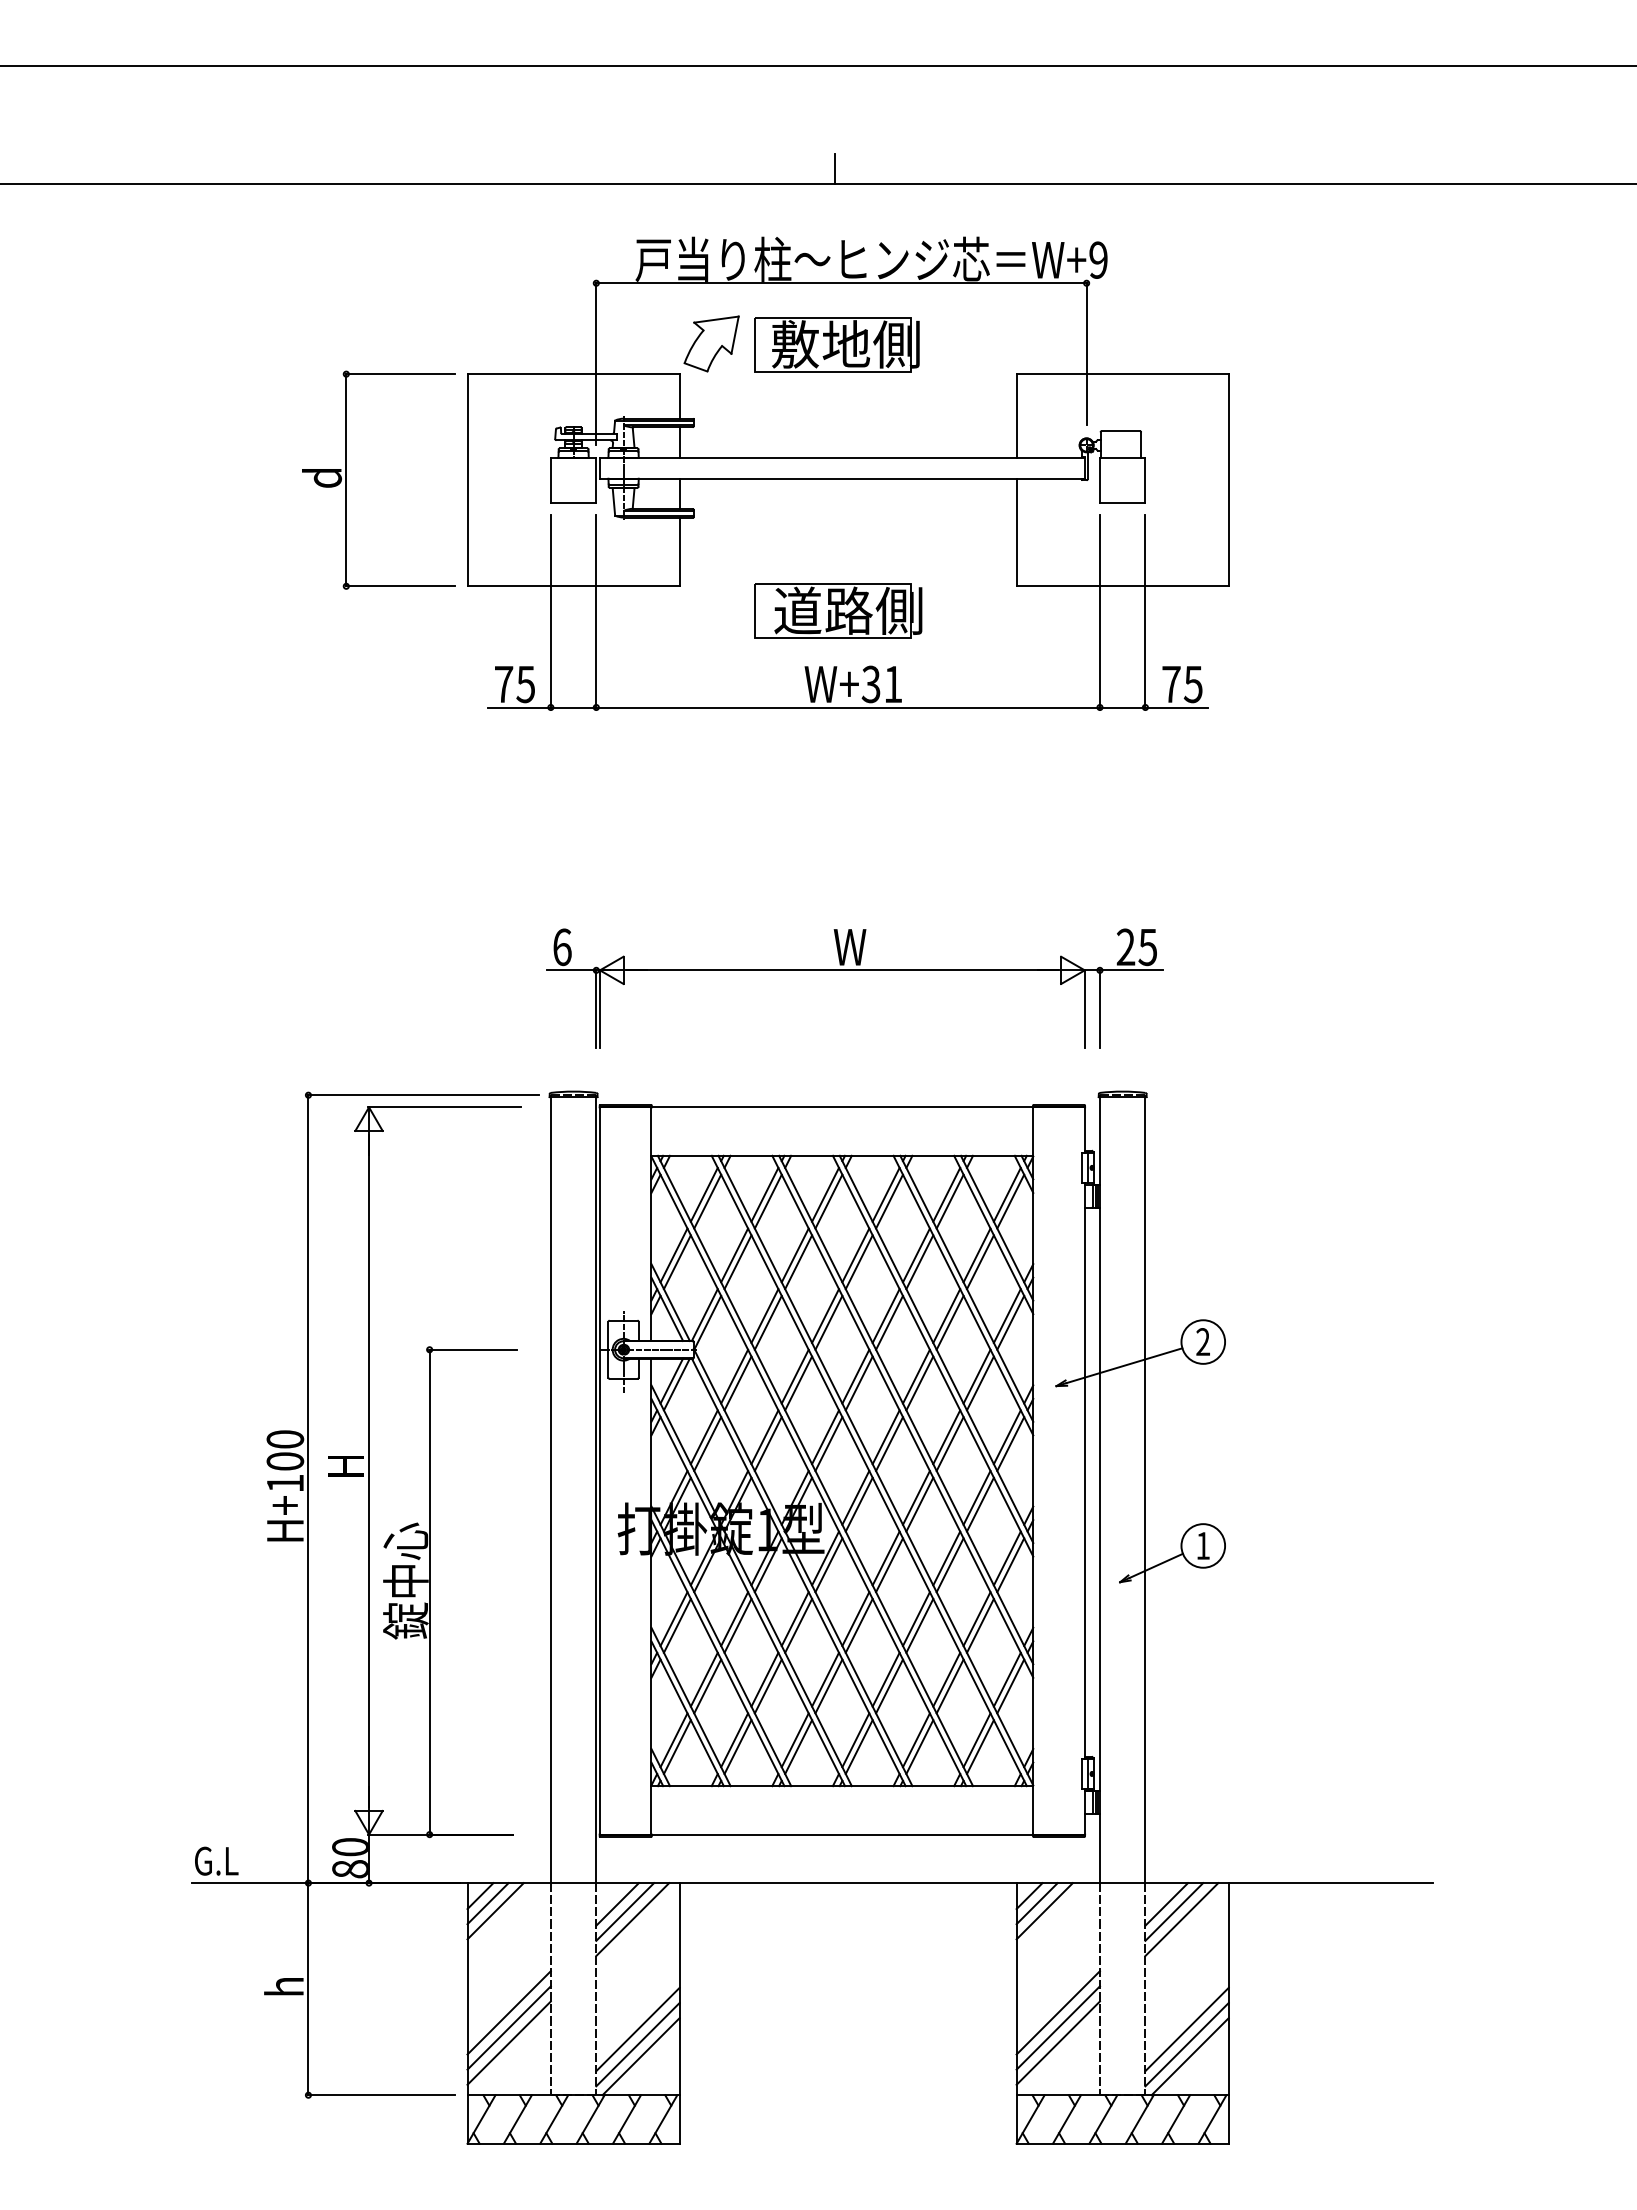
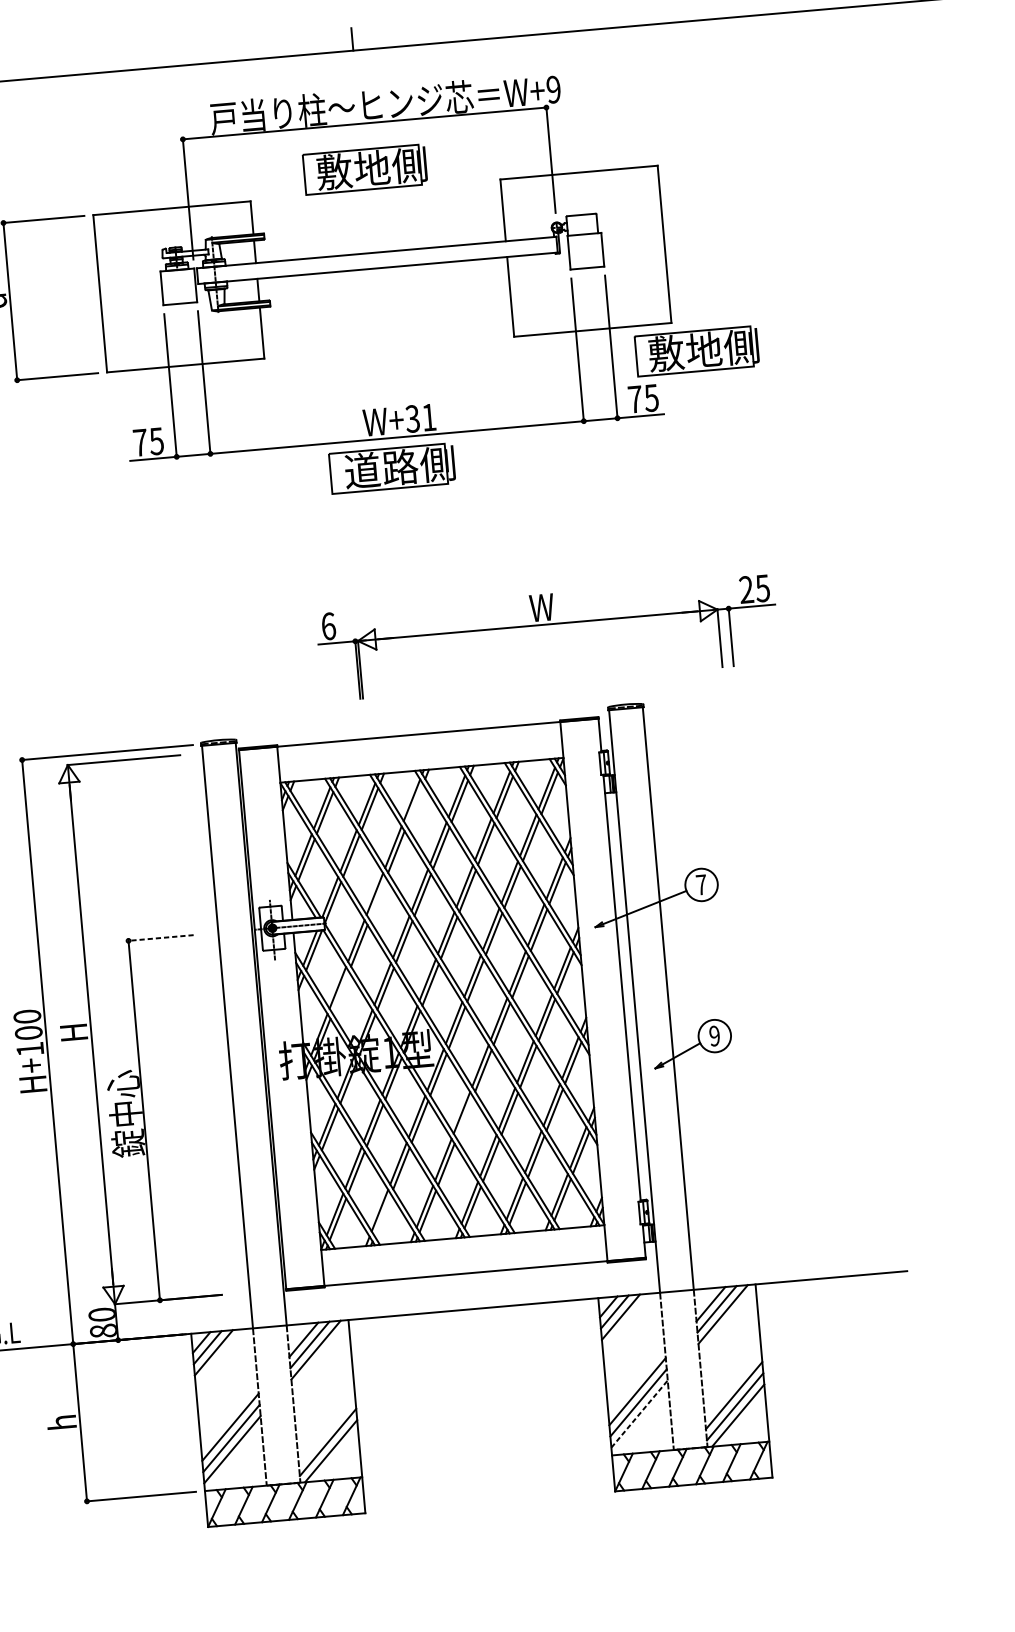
part: (711, 343) -> (272, 176), removed
part: (838, 610) -> (392, 467), moved
part: (1259, 626) -> (696, 350), added
part: (854, 970) -> (546, 624), moved
line: (828, 1201) -> (414, 805), removed
line: (767, 1322) -> (377, 898), removed
text: (1203, 1341) -> (701, 884), 2 -> 7
line: (472, 1349) -> (160, 937), solid -> dashed
line: (707, 1443) -> (340, 992), removed
text: (1202, 1545) -> (714, 1035), 1 -> 9
line: (858, 1625) -> (464, 1117), removed
line: (737, 1747) -> (382, 1215), removed
line: (637, 2029) -> (326, 1431), removed
line: (1058, 2043) -> (639, 1414), solid -> dashed

